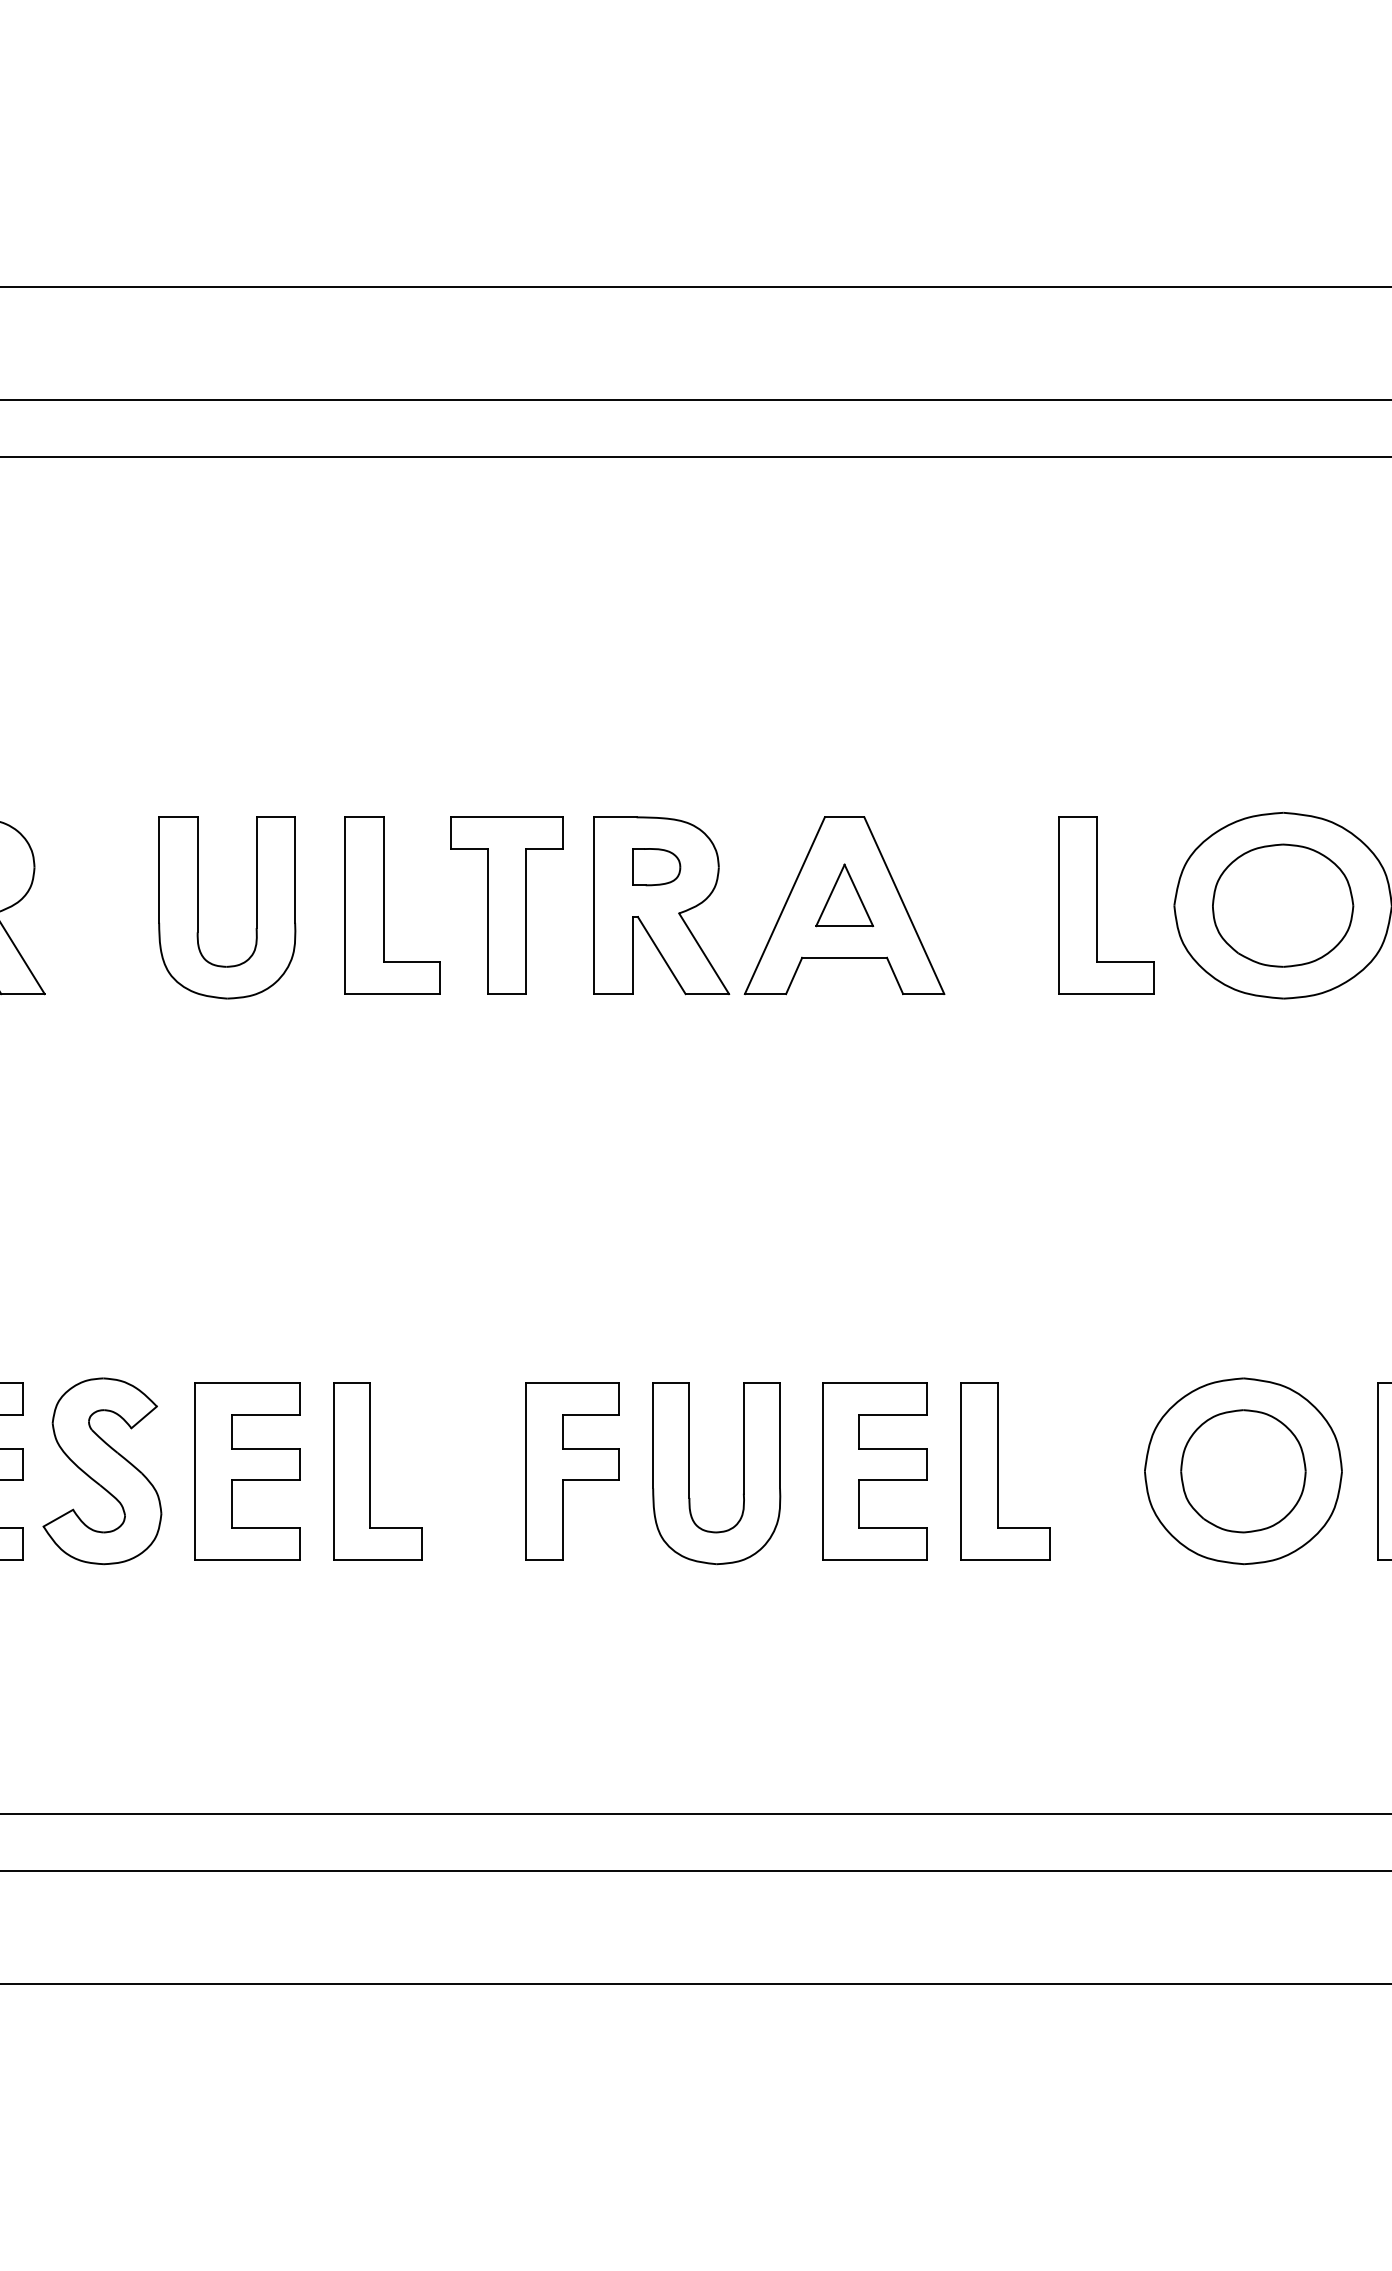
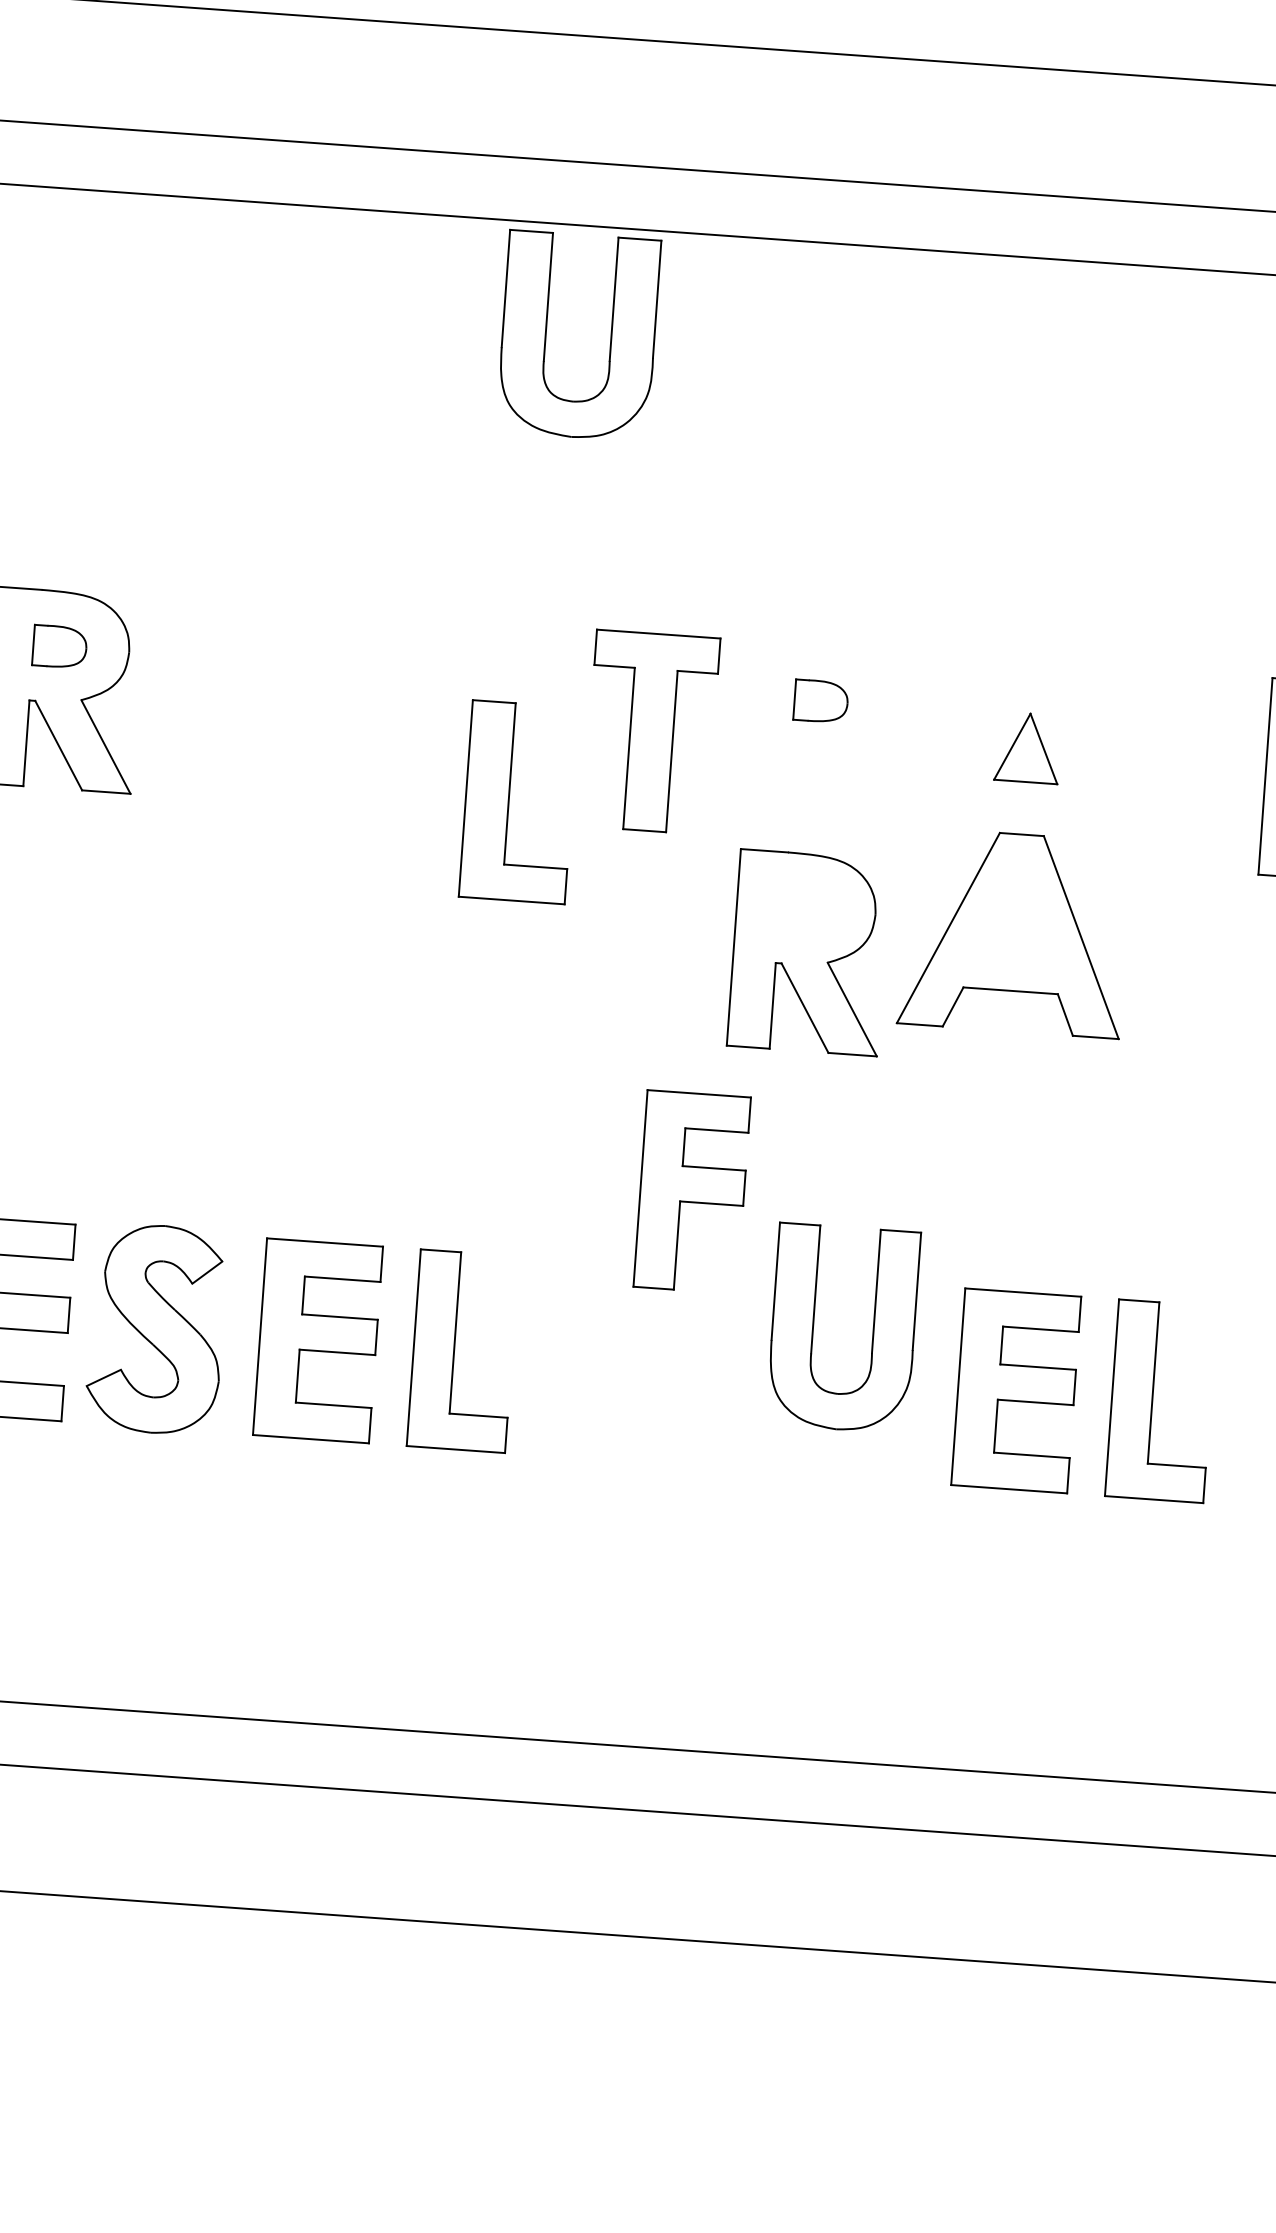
part: (384, 905) -> (509, 801), moved
part: (661, 905) -> (808, 952), moved
part: (844, 905) -> (1014, 932), moved
part: (198, 907) -> (546, 333), moved
part: (572, 1471) -> (691, 1192), moved
part: (689, 1473) -> (813, 1326), moved

